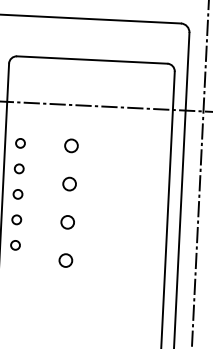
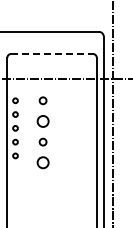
line: (93, 59) -> (52, 53), solid -> dashed
circle: (68, 184) -> (42, 121), size x1.6
circle: (64, 259) -> (42, 162), size x1.6

